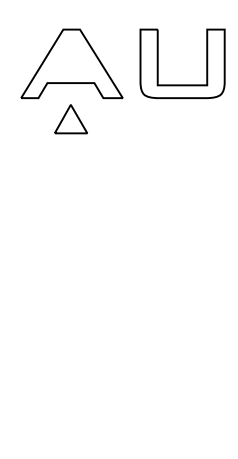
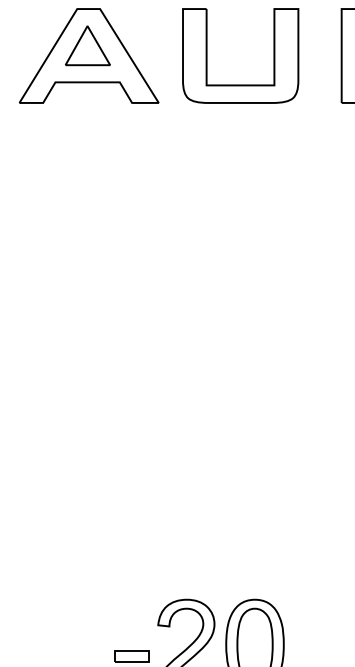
part: (70, 118) -> (87, 45), moved

